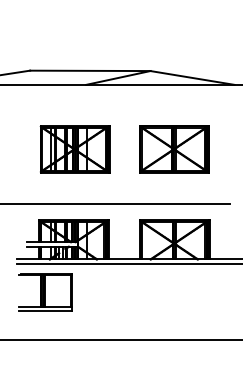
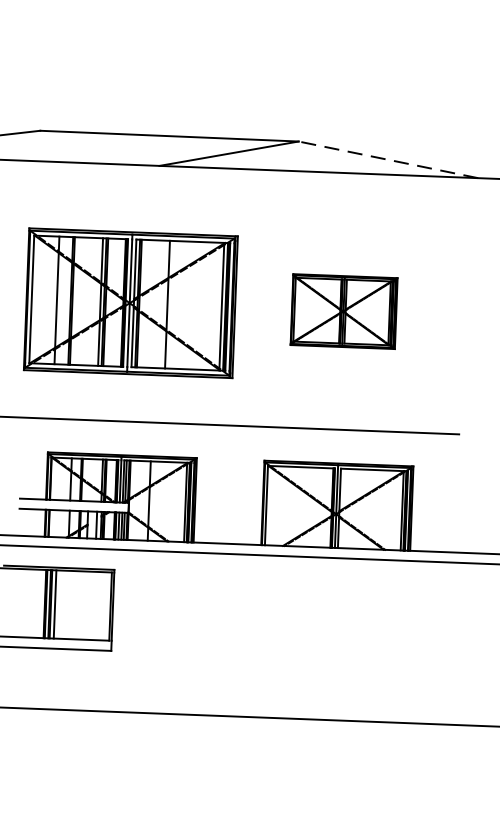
line: (192, 77) -> (388, 158), solid -> dashed
part: (74, 149) -> (129, 303), size x1.4
part: (174, 149) -> (343, 311), size x0.7

